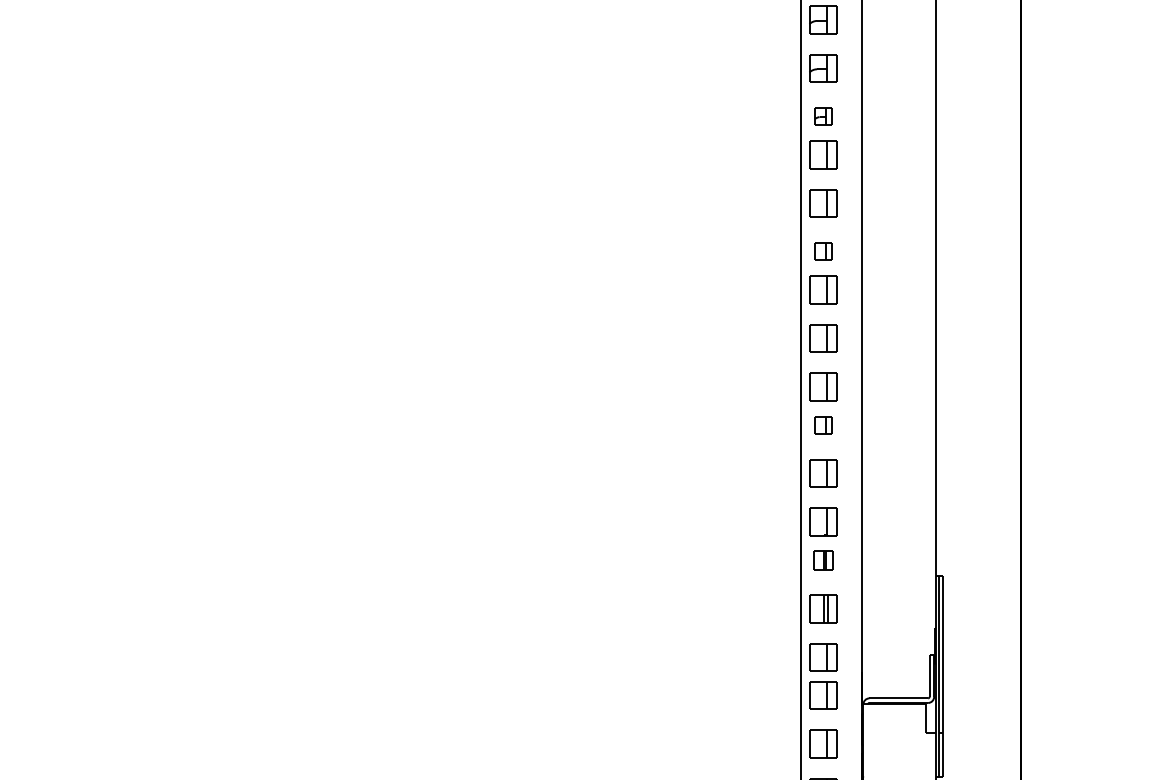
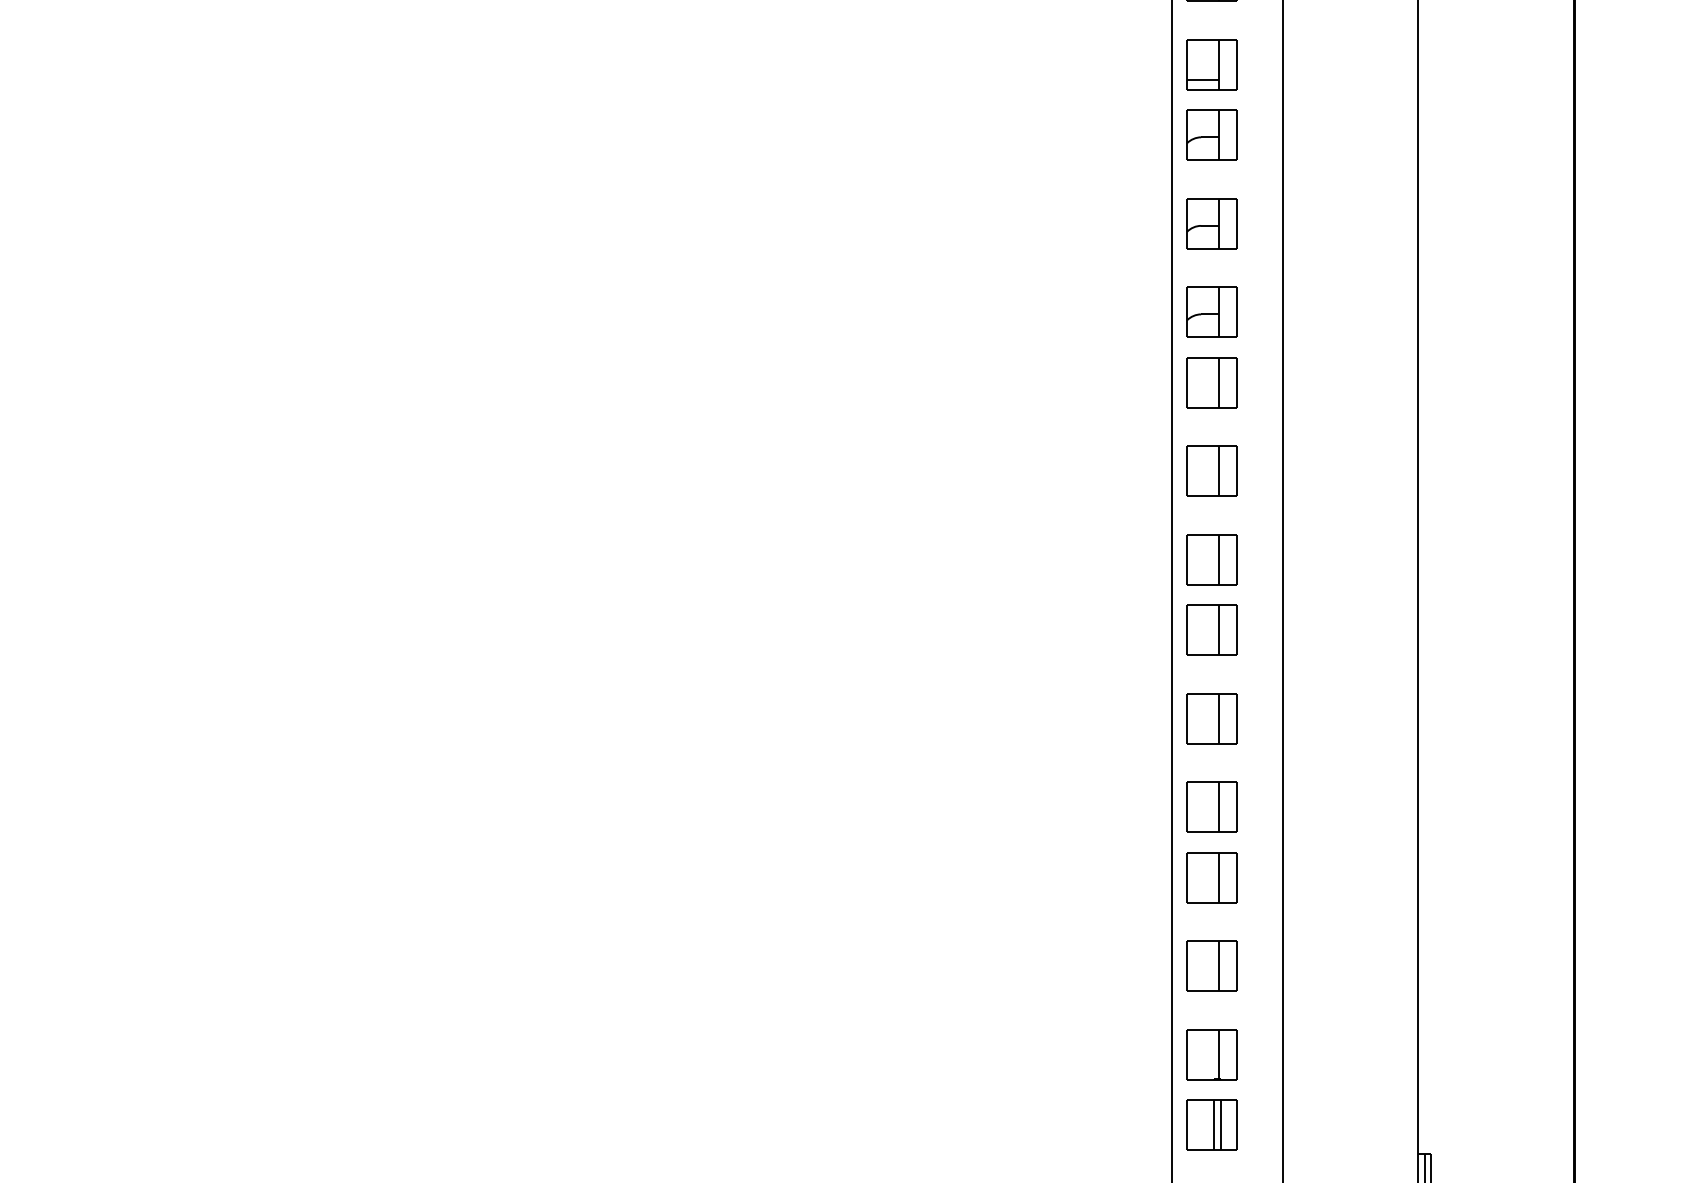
part: (823, 116) -> (1212, 312), size x1.67
part: (823, 251) -> (1212, 559), size x1.67
part: (823, 425) -> (1212, 878), size x1.67
part: (823, 560) -> (1212, 1125), size x1.43

